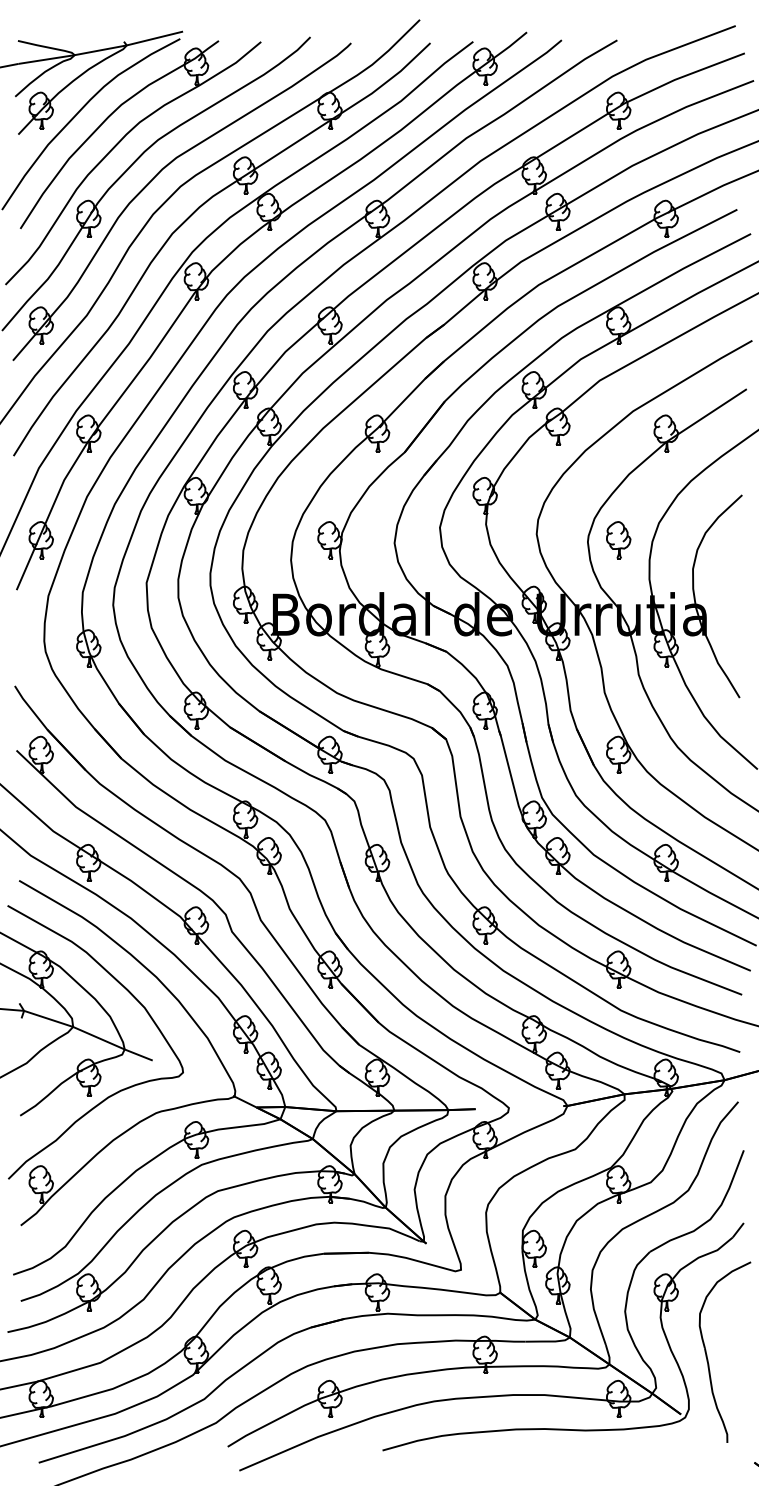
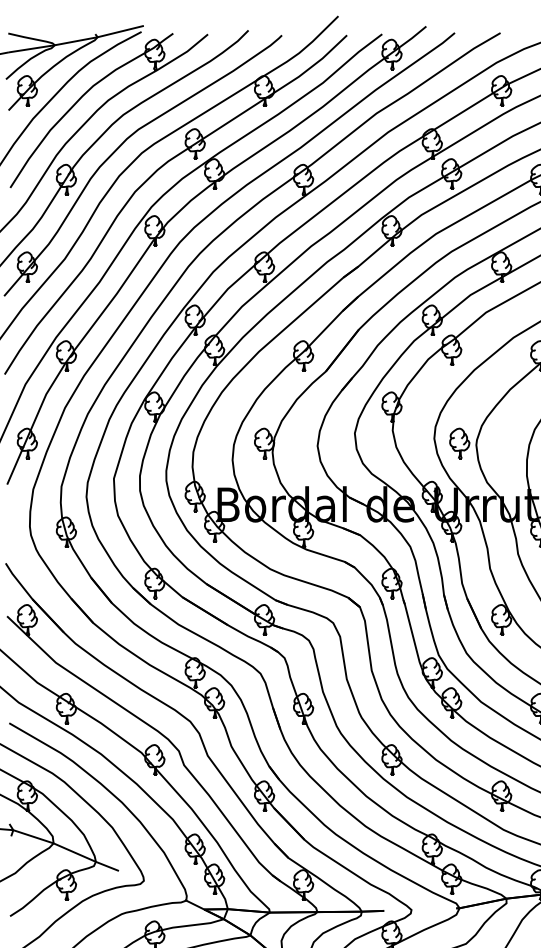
part: (618, 540) -> (459, 443), moved

